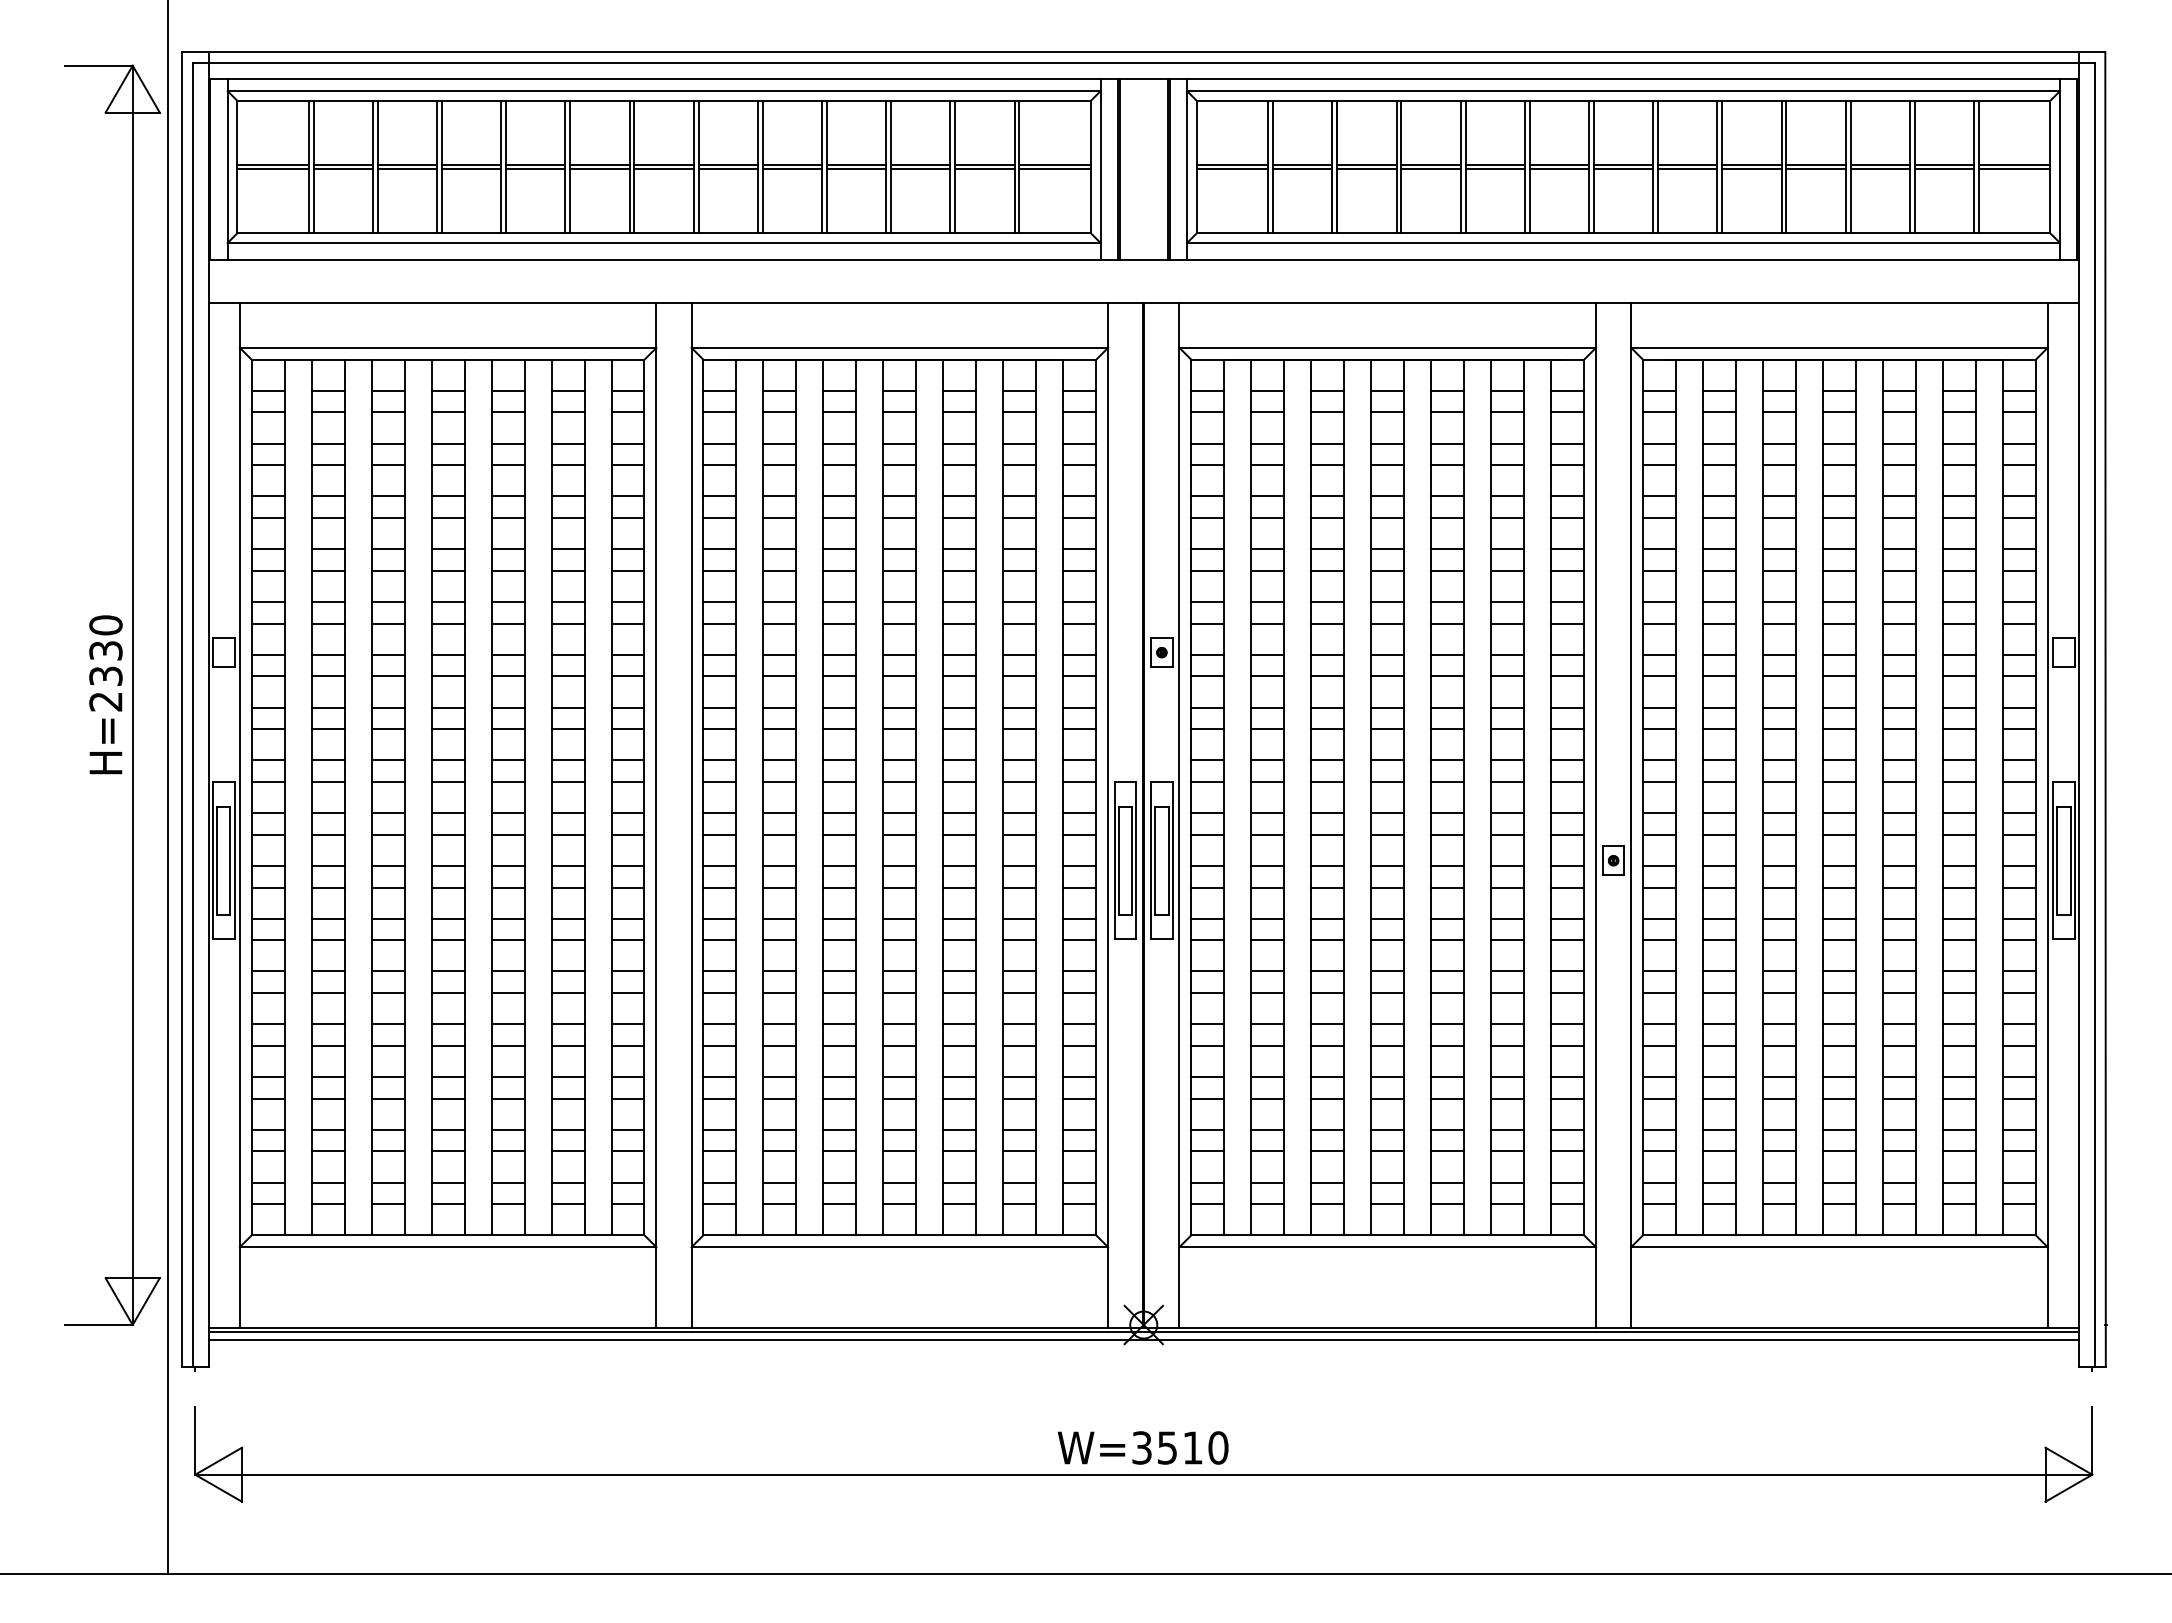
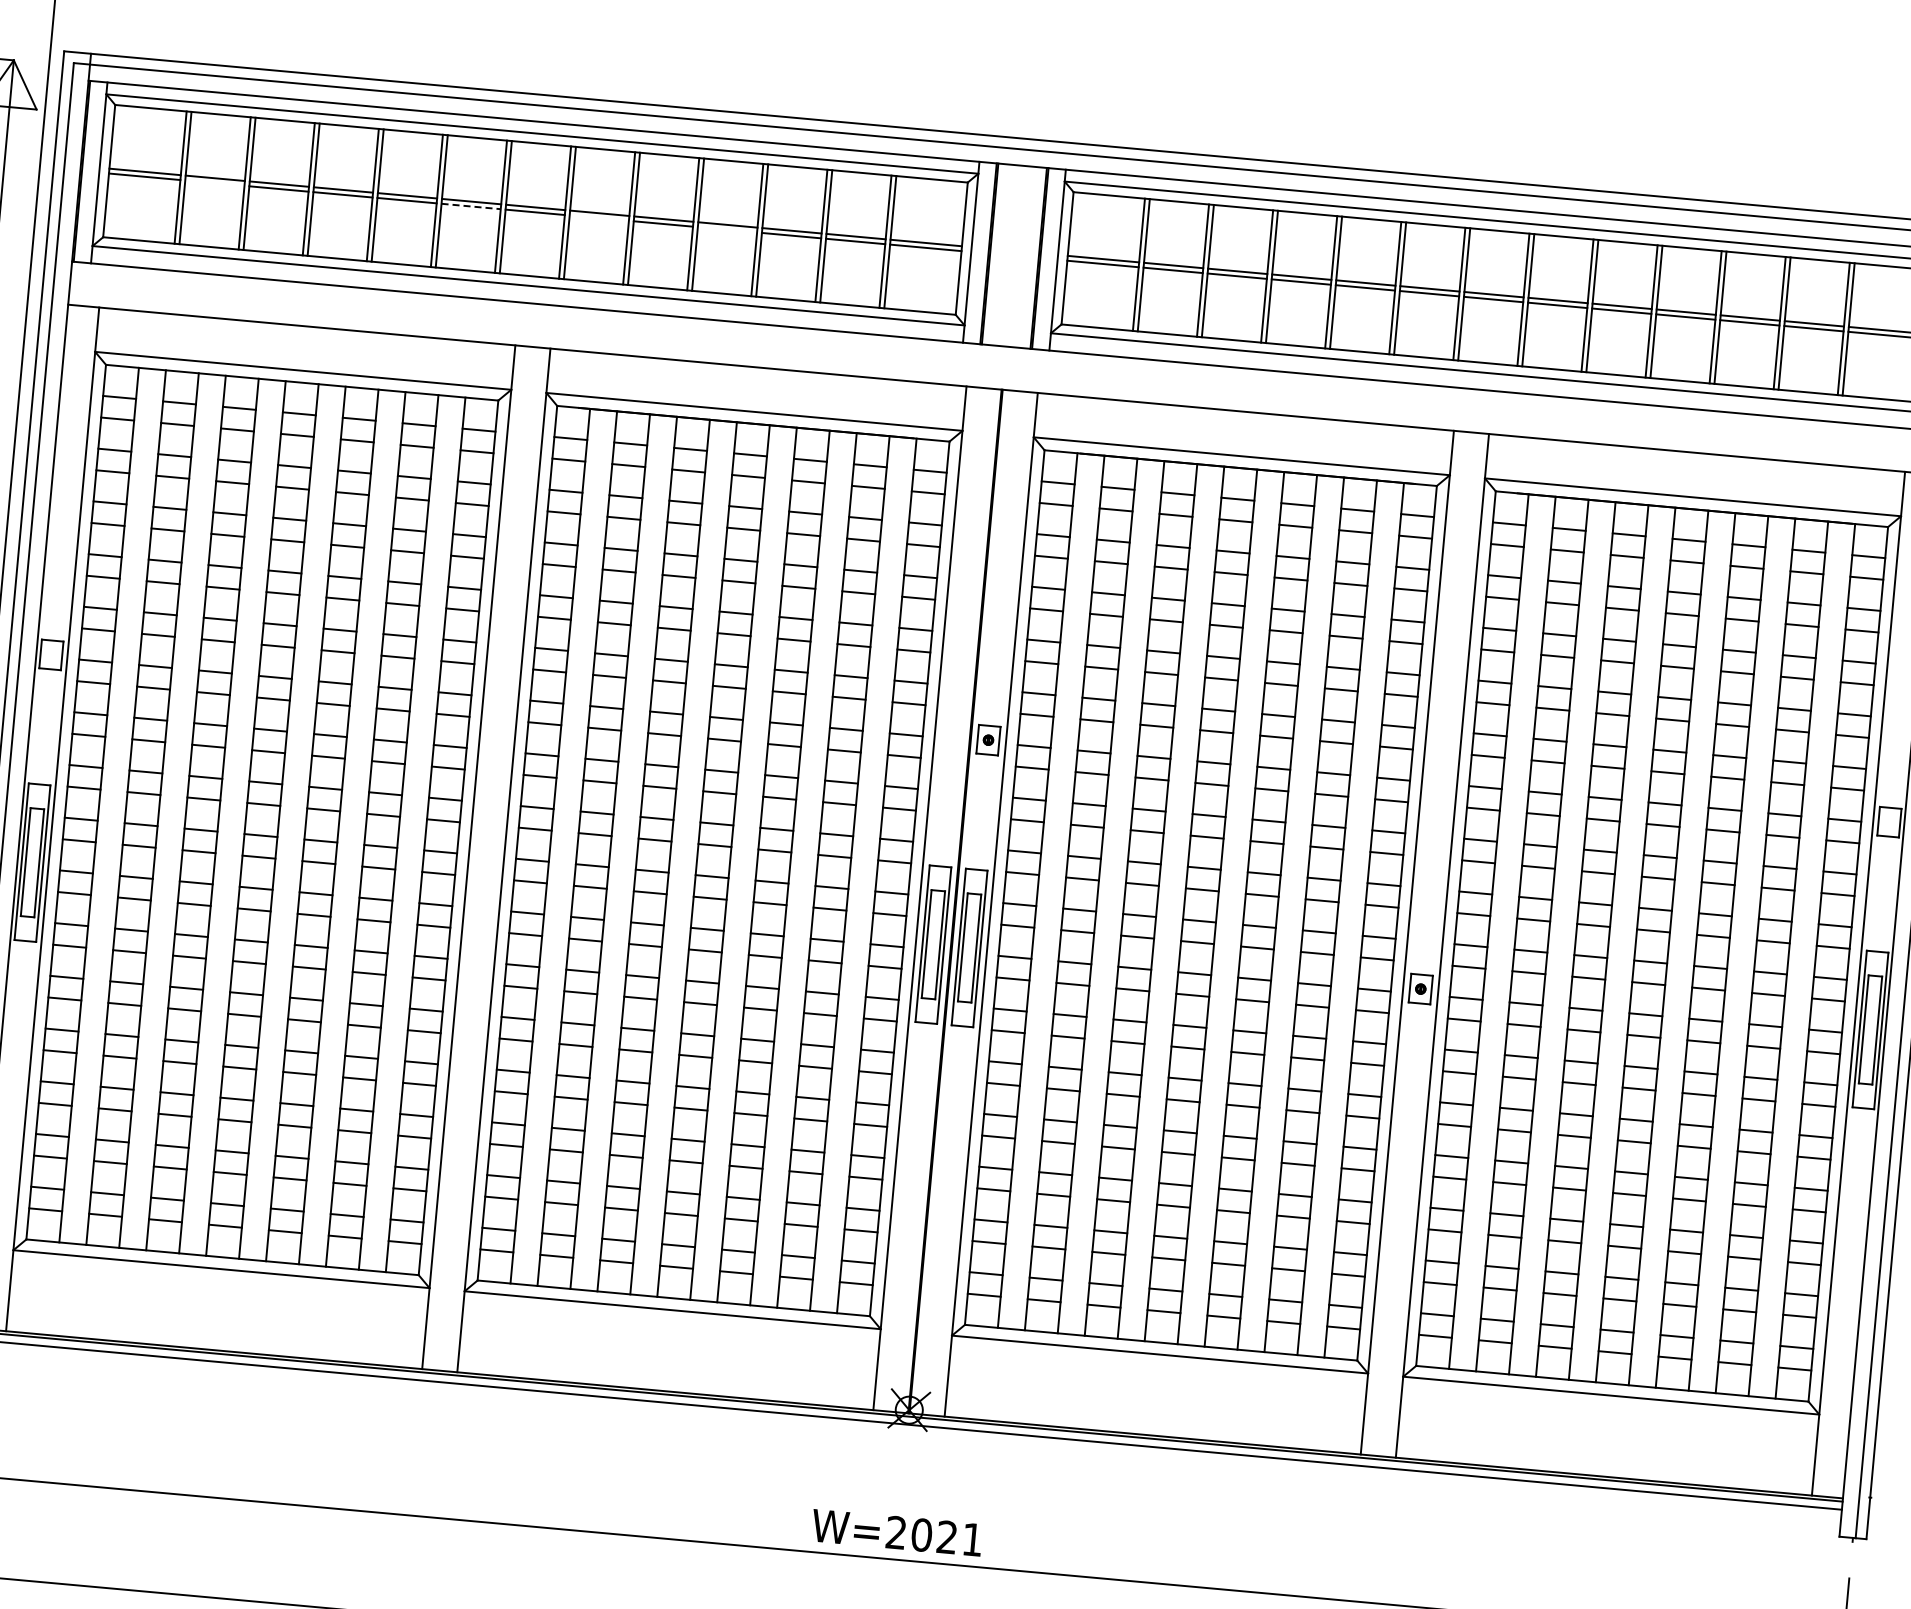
line: (343, 169) -> (214, 183), removed
line: (599, 169) -> (470, 206), solid -> dashed
line: (727, 169) -> (598, 218), removed
line: (856, 169) -> (727, 229), removed
text: (1180, 1447) -> (934, 1535), W=3510 -> W=2021

